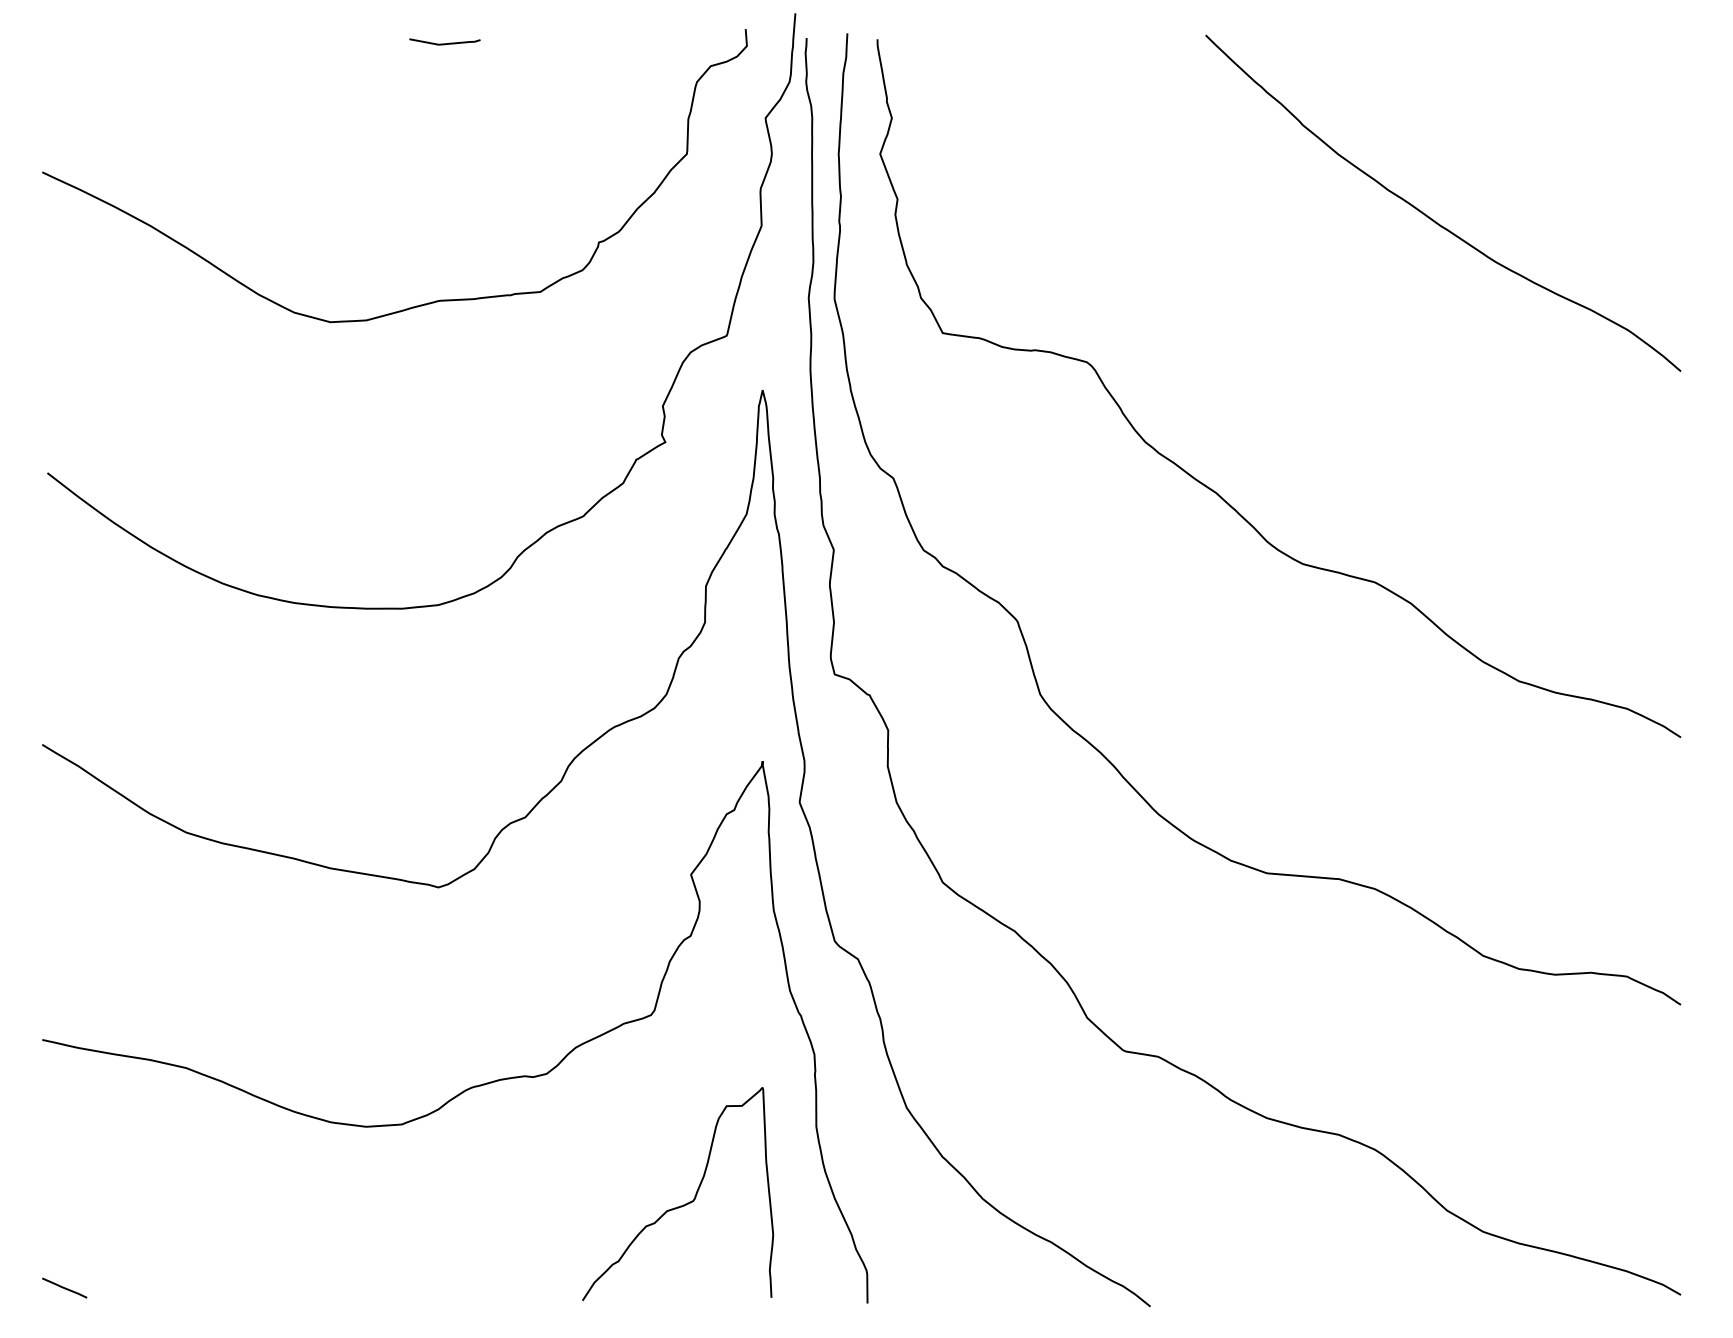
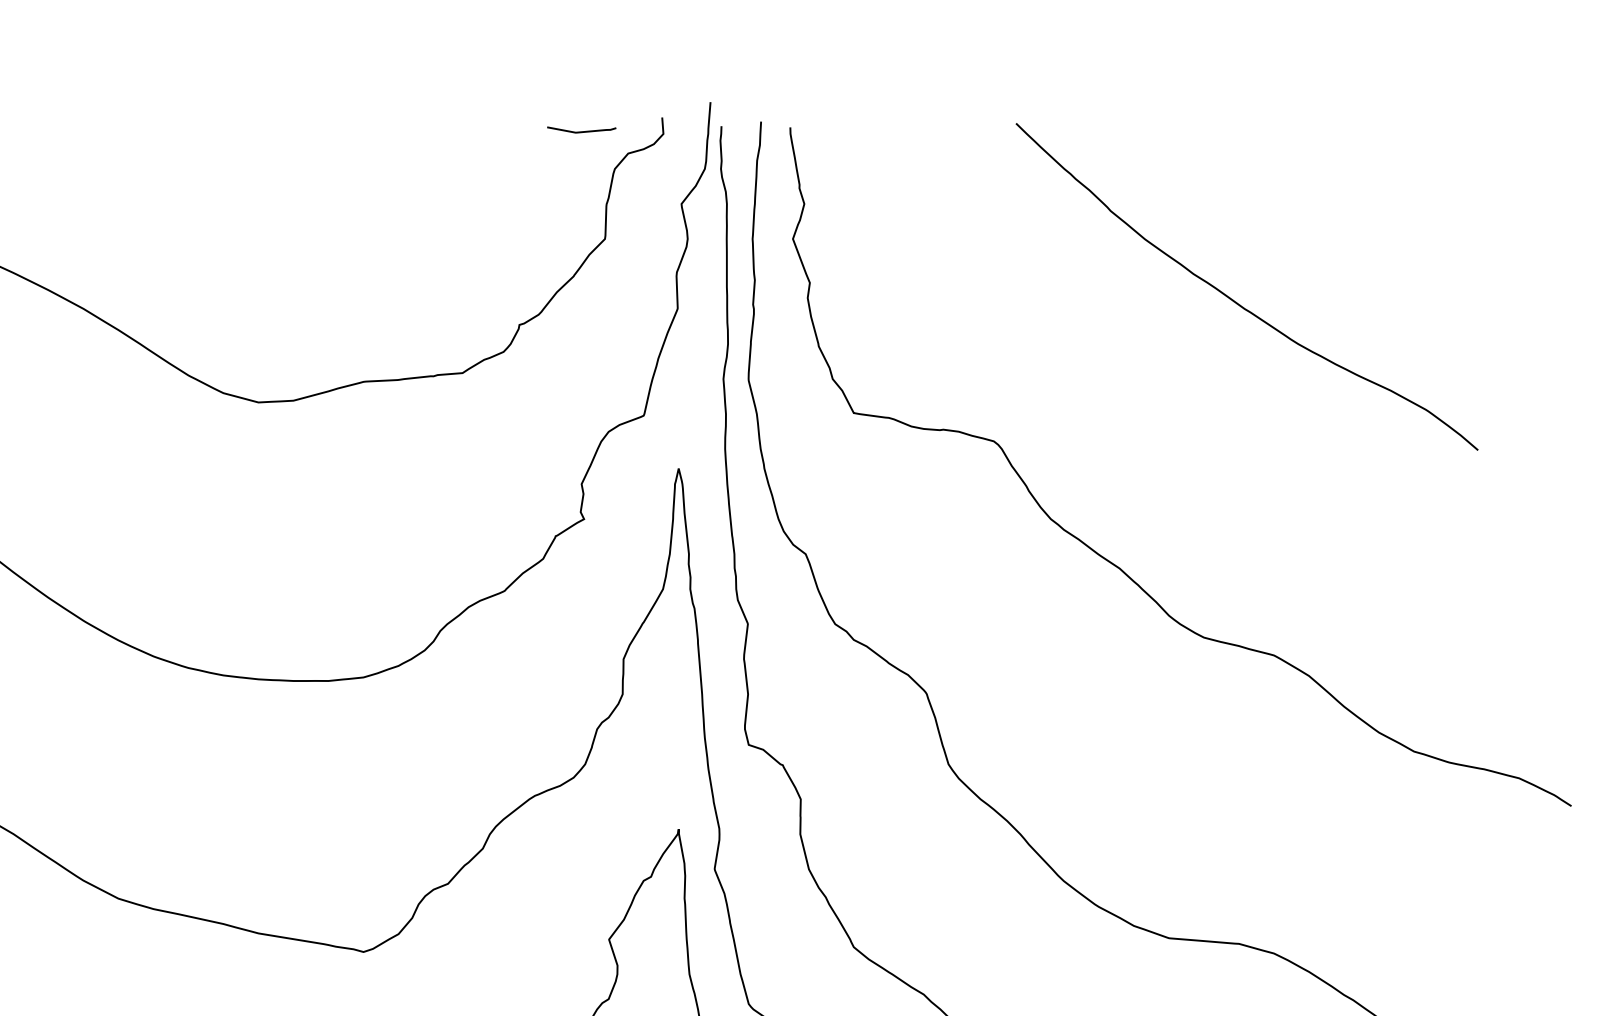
curve: (444, 43) -> (581, 131), moved
curve: (1432, 218) -> (1236, 301), moved

